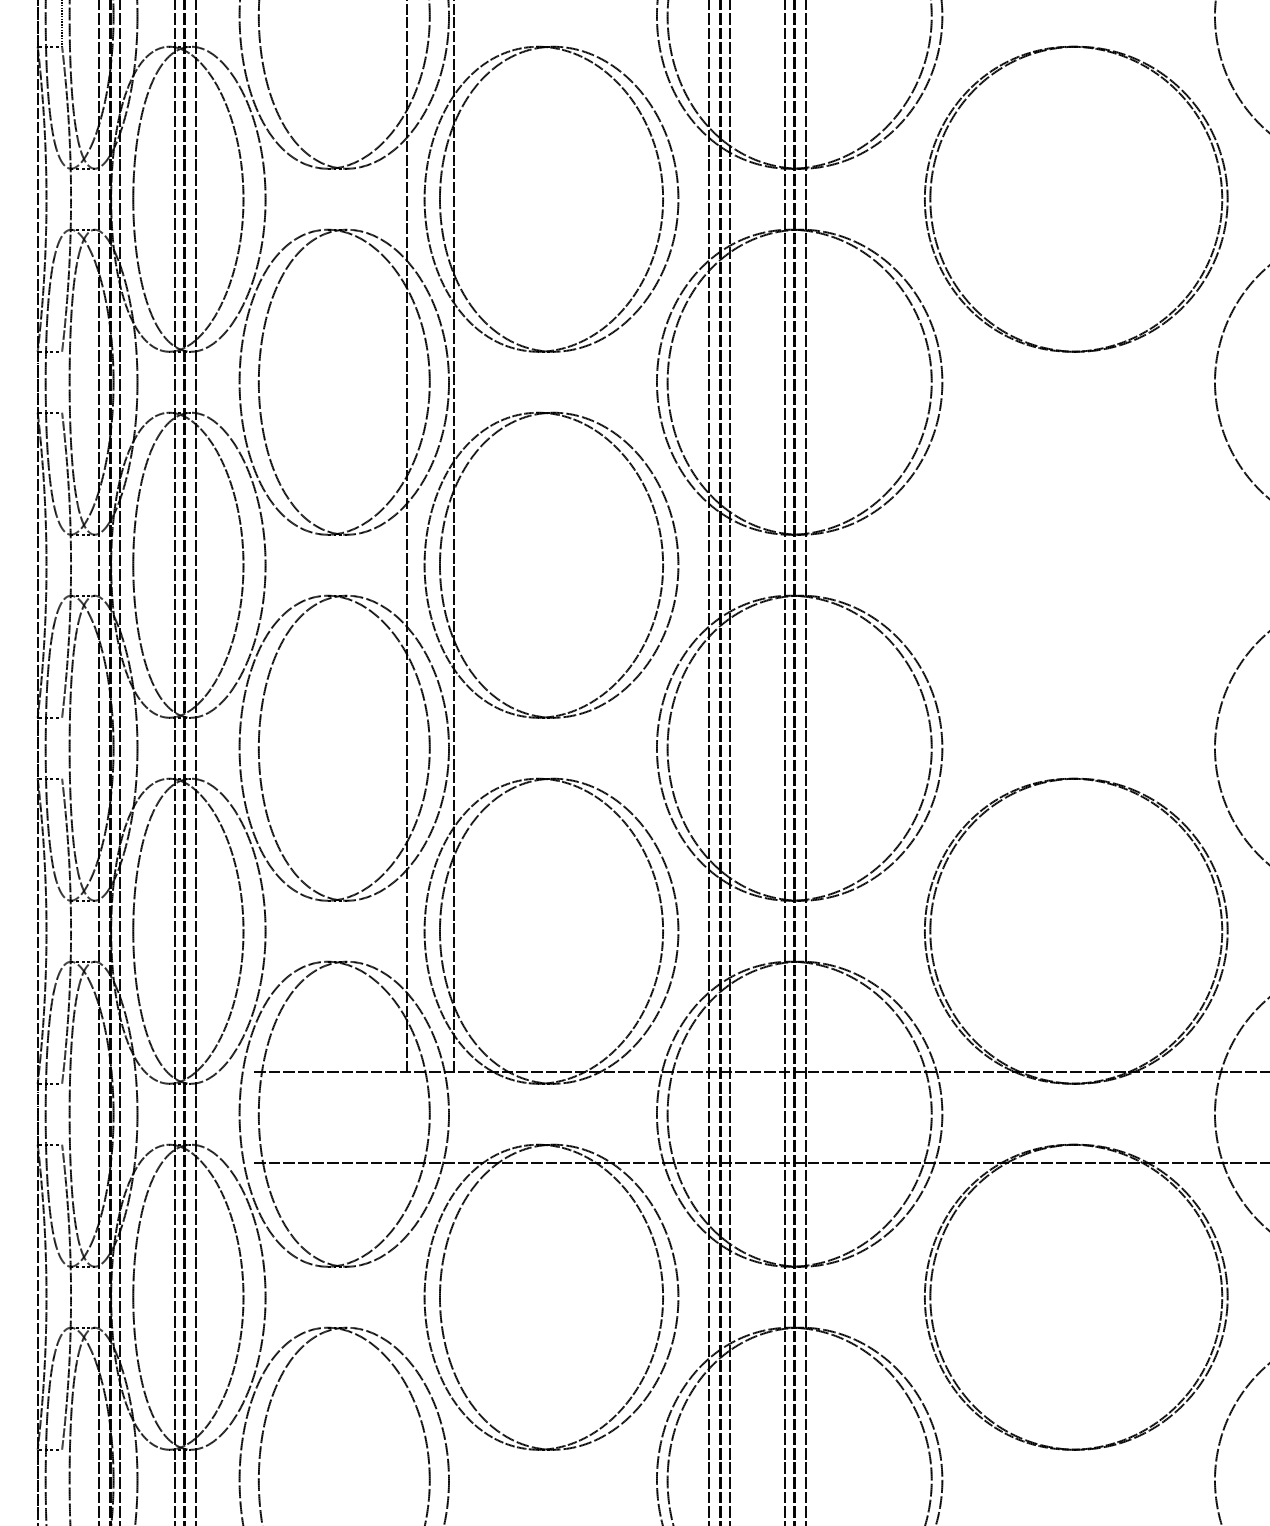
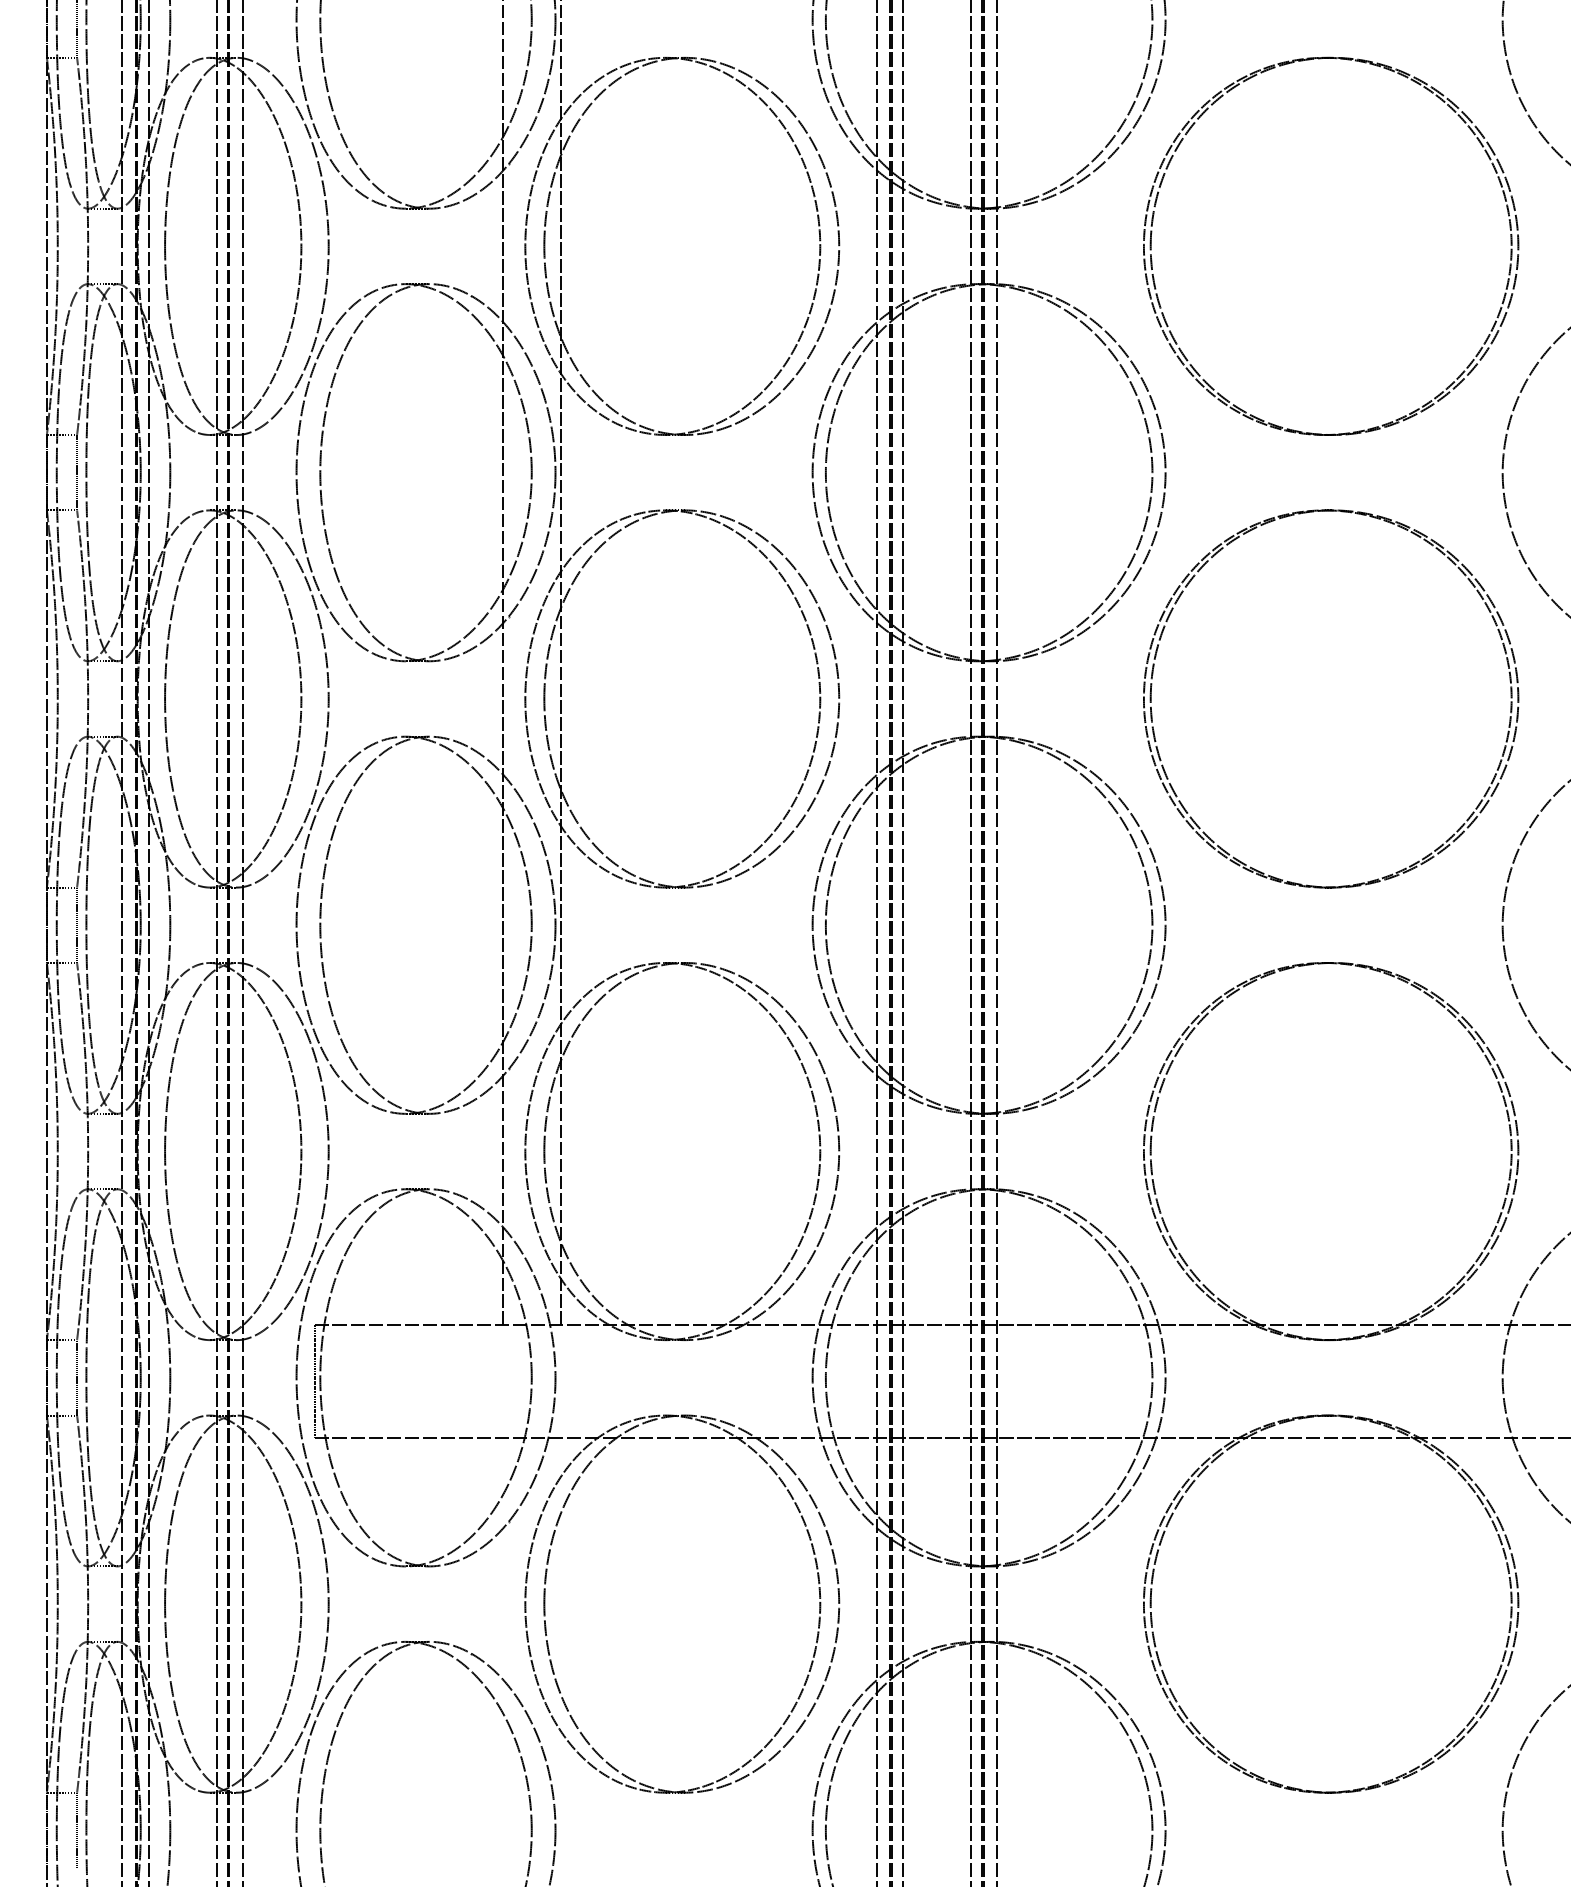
line: (62, 382) -> (77, 472), added
part: (1220, 551) -> (1509, 681), added
line: (62, 747) -> (77, 924), added
line: (62, 1113) -> (77, 1377), added
line: (254, 1117) -> (314, 1381), added
line: (62, 1480) -> (77, 1830), added

